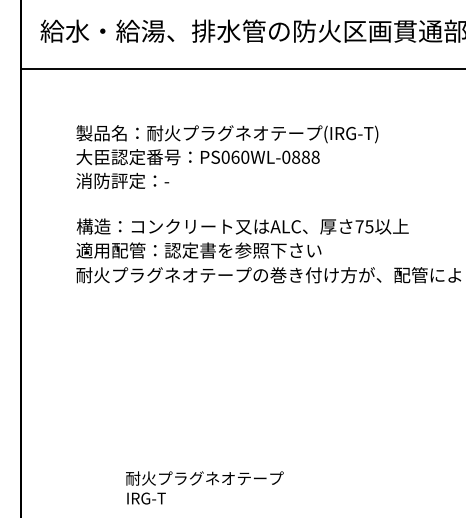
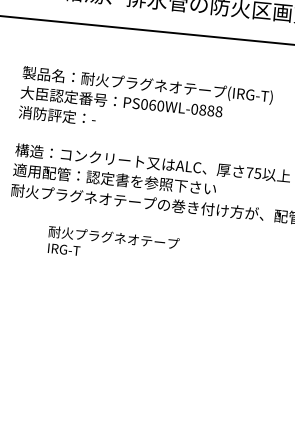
text: (204, 487) -> (113, 245), moved

